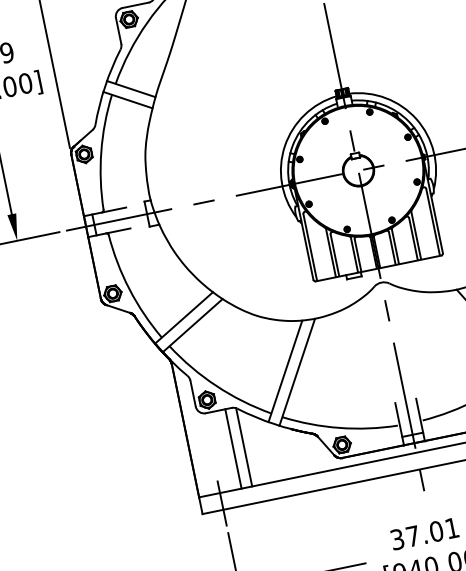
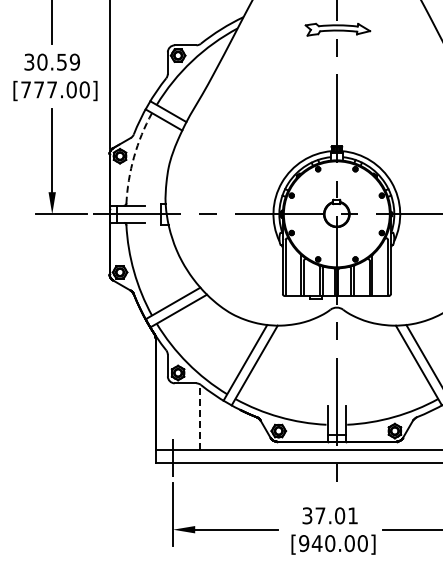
arc: (101, 152) -> (134, 157), solid -> dashed
line: (243, 446) -> (199, 416), solid -> dashed
line: (234, 448) -> (191, 416), removed

